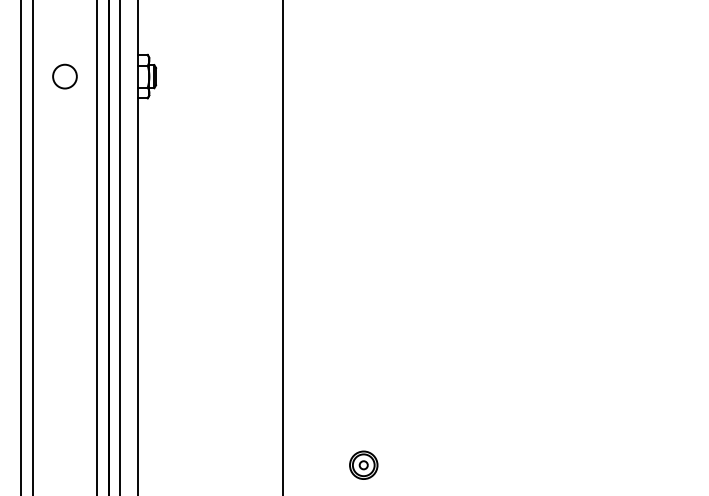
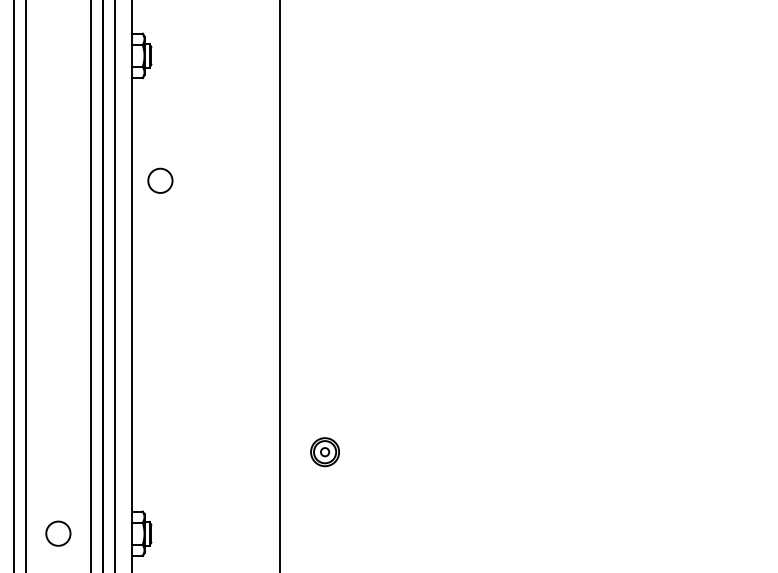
circle: (65, 76) -> (160, 180), moved
part: (363, 465) -> (324, 452), moved

